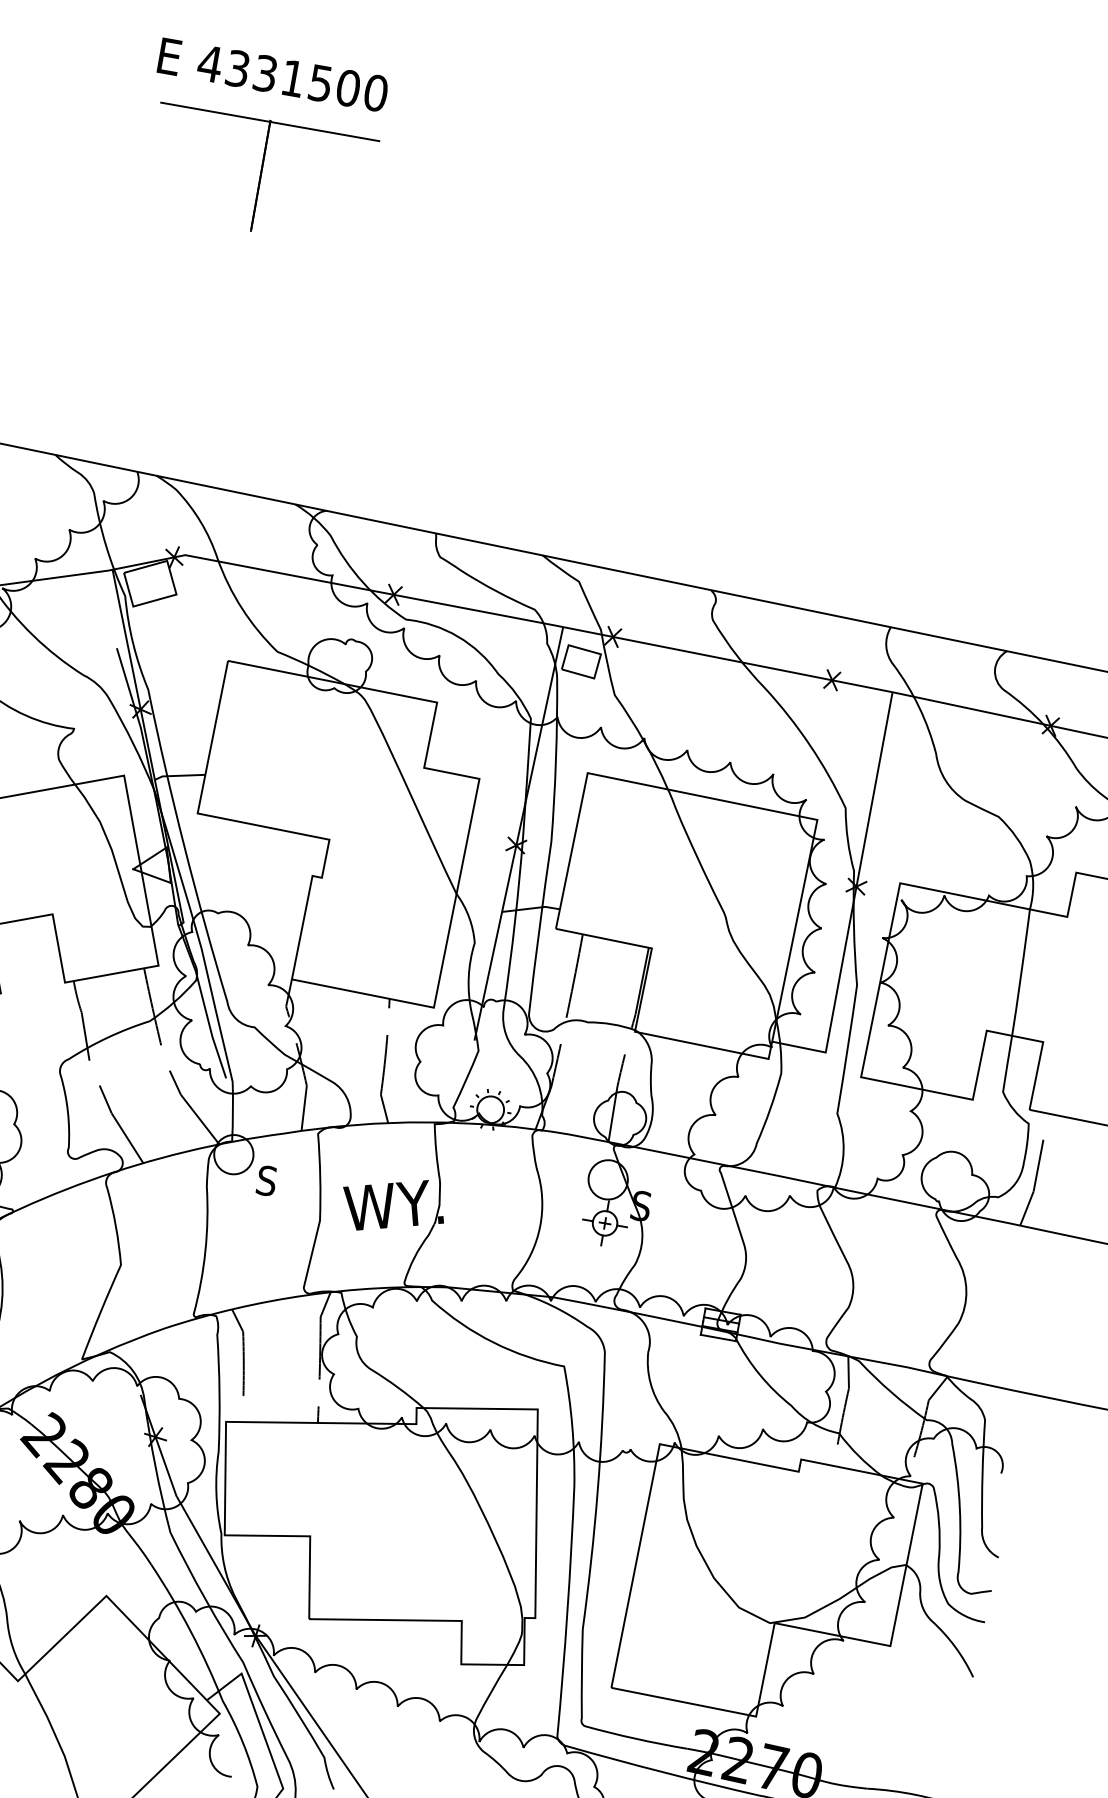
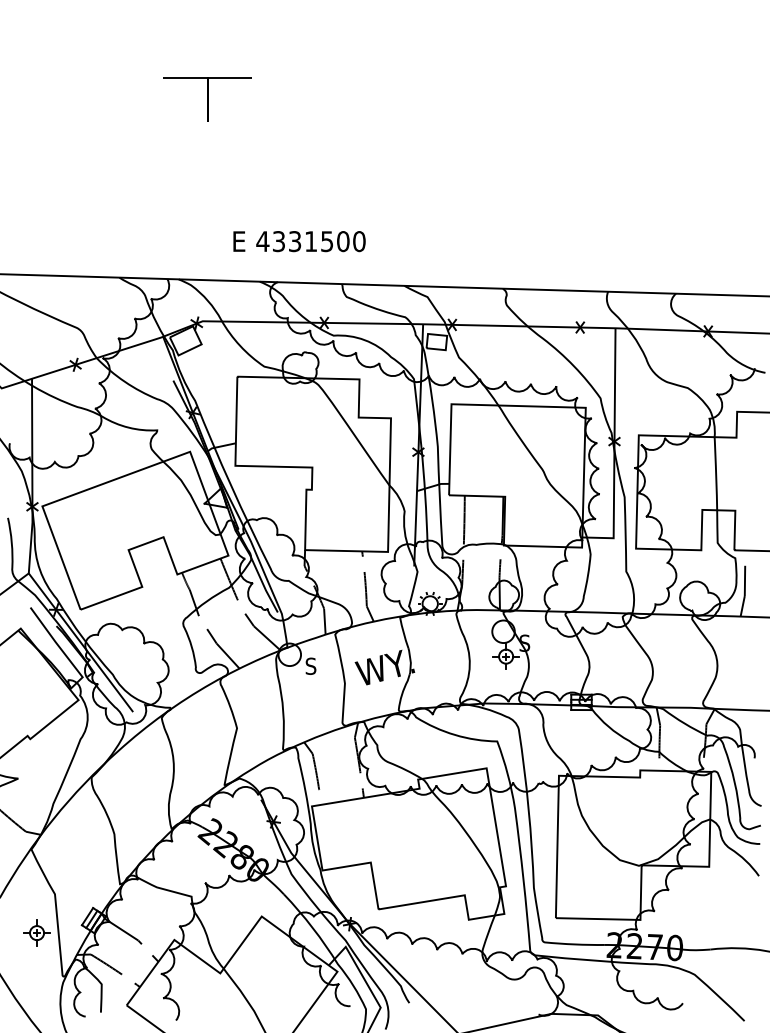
text: (273, 74) -> (299, 241), moved
part: (260, 175) -> (207, 99), size x0.7

